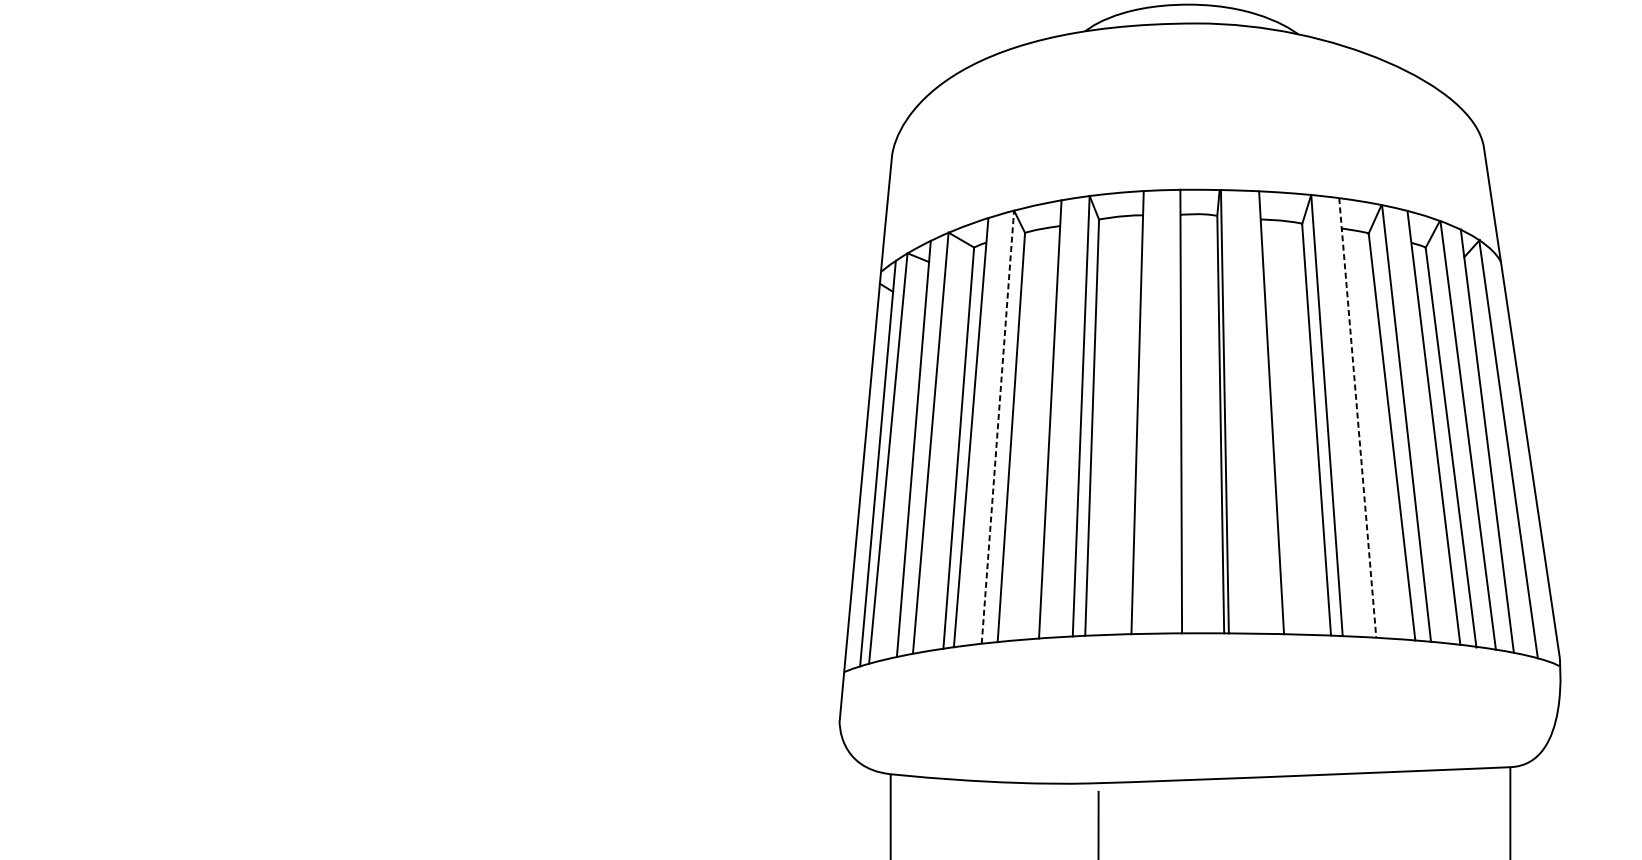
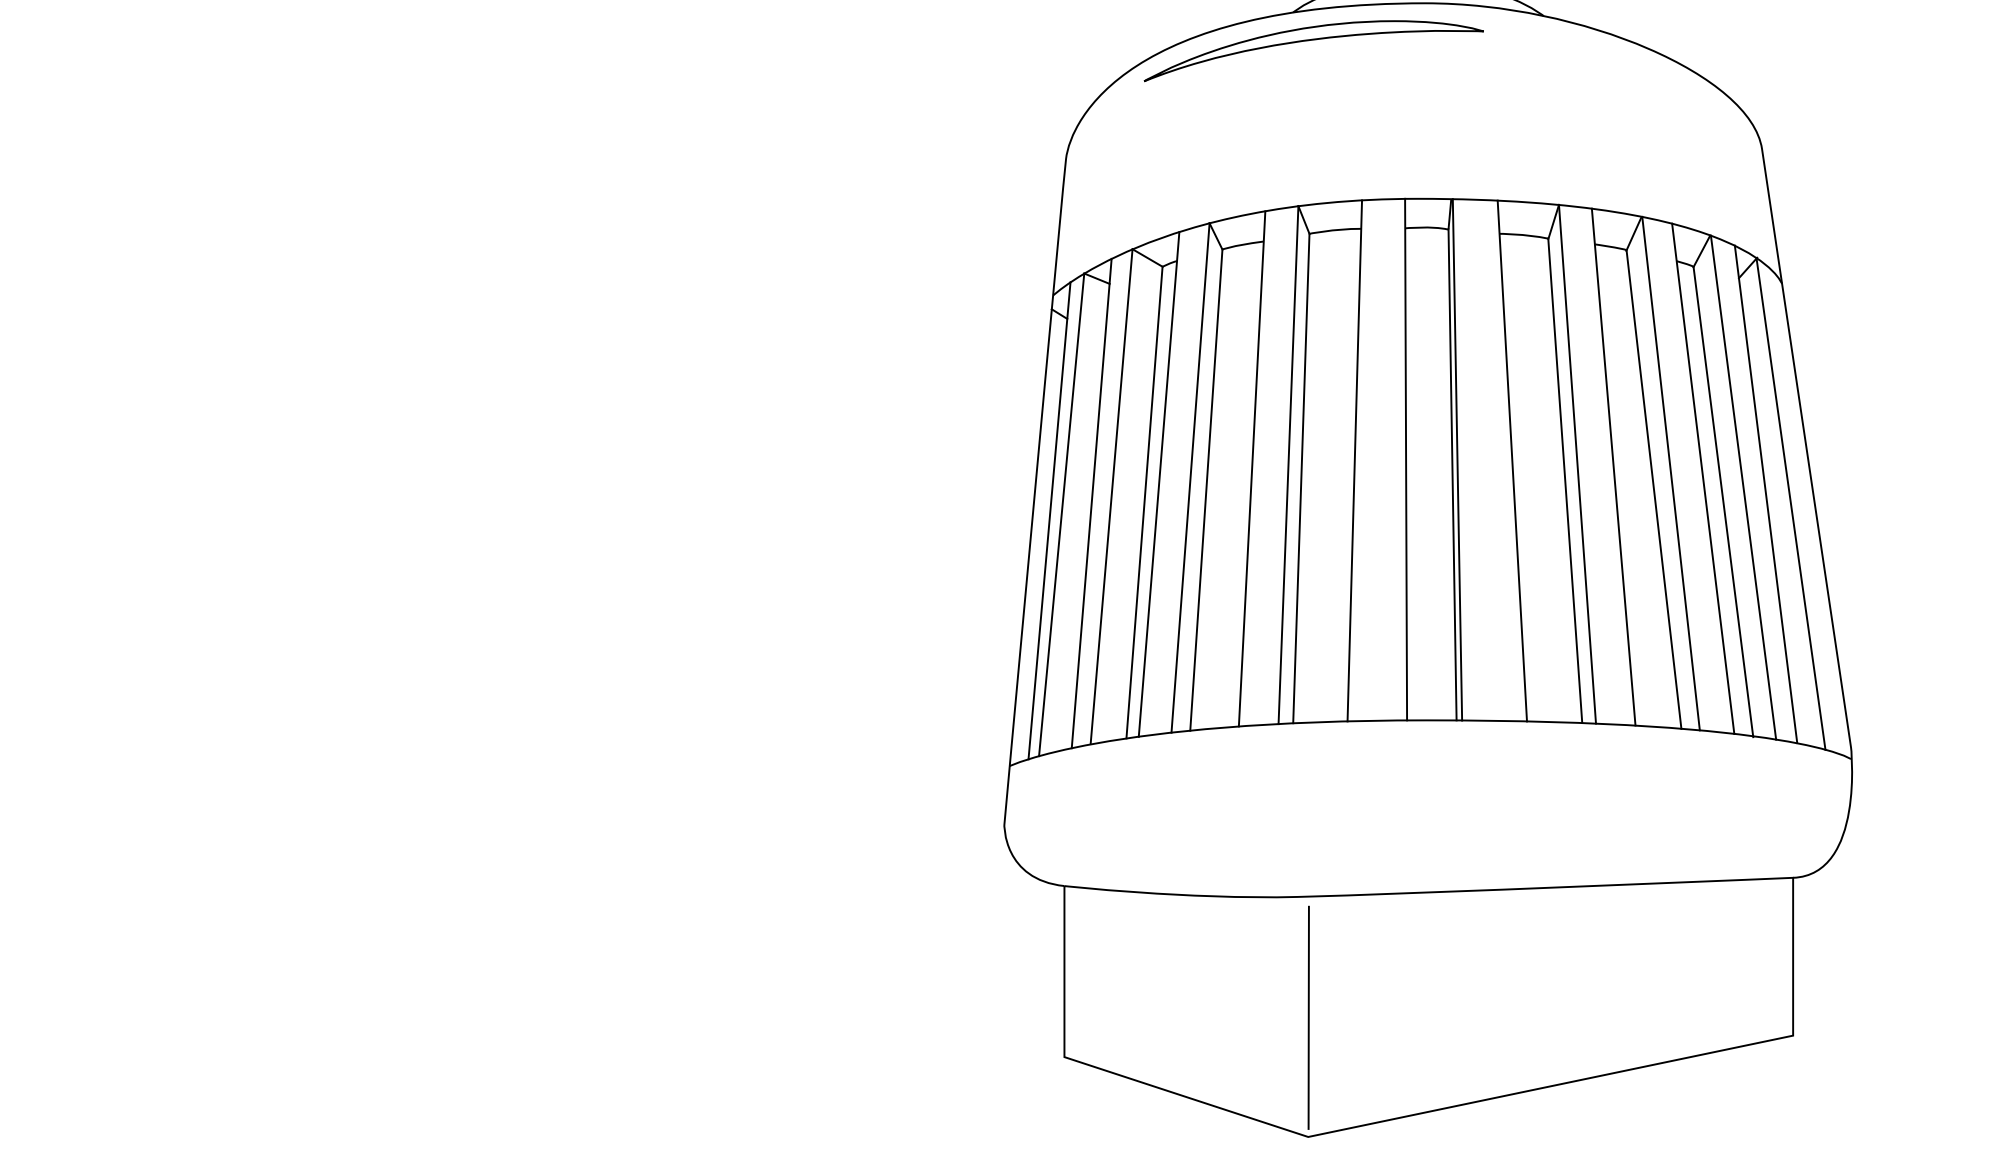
part: (1102, 55) -> (1313, 40), added
line: (1357, 418) -> (1613, 467), dashed -> solid
line: (997, 426) -> (1190, 477), dashed -> solid

